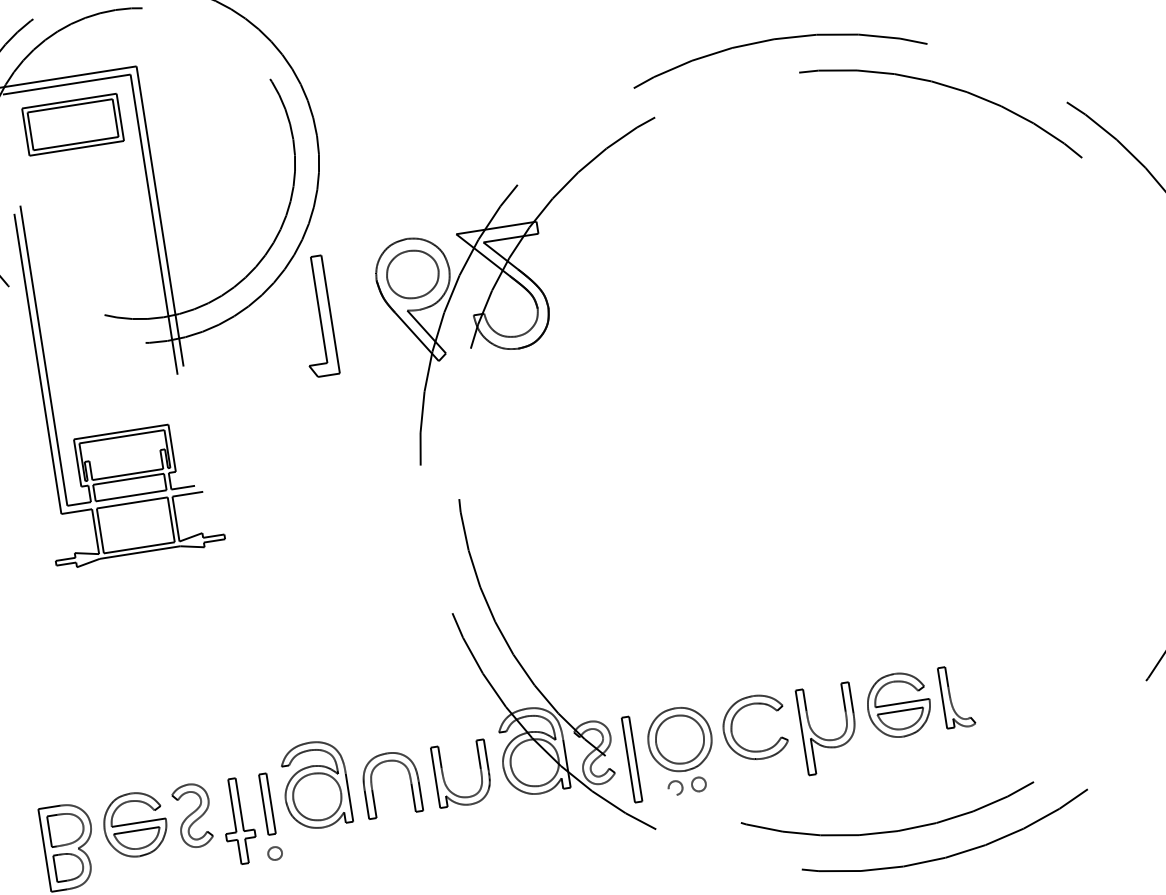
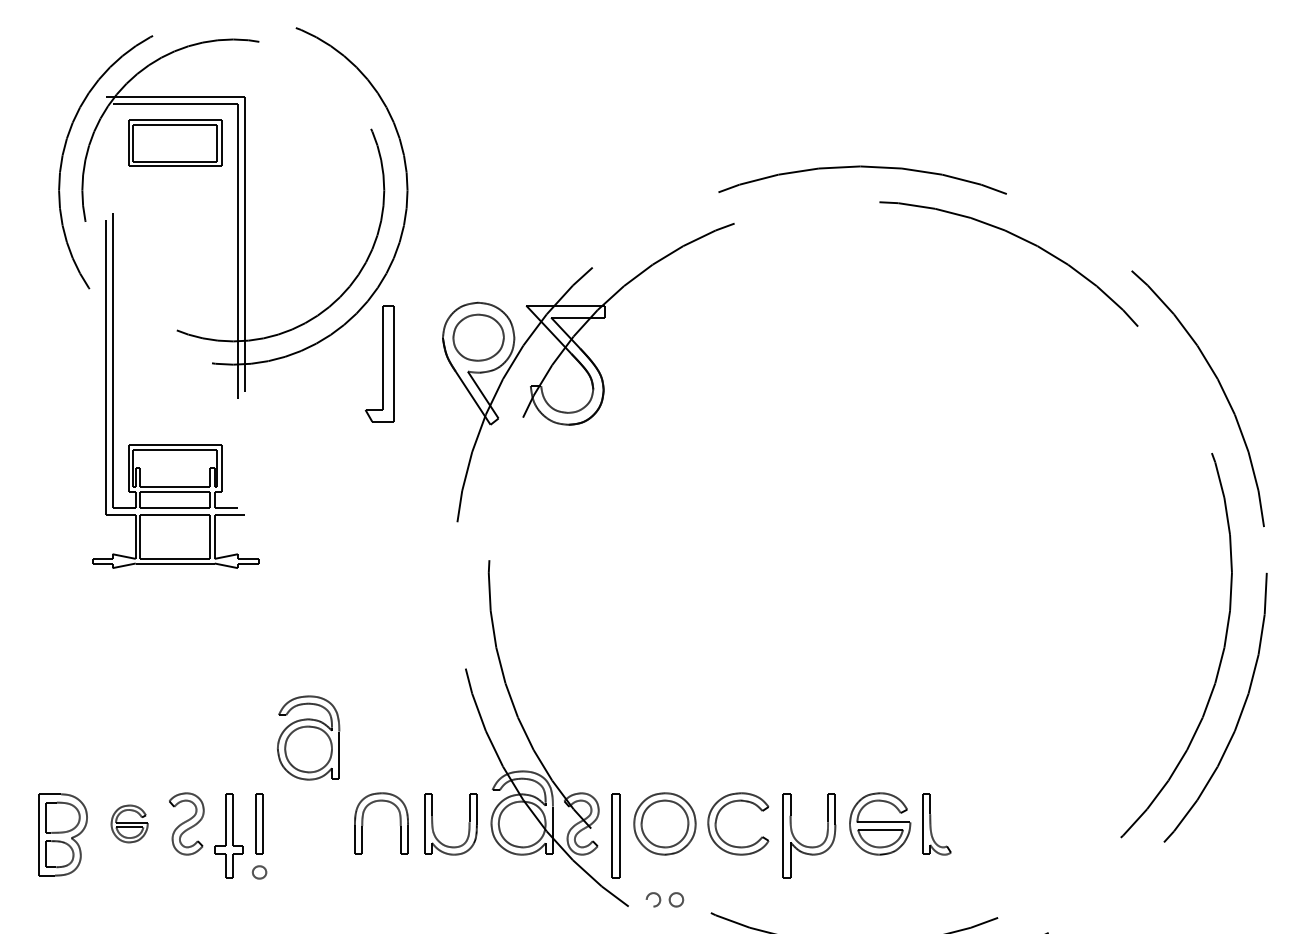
part: (315, 784) -> (308, 737), moved
part: (686, 785) -> (664, 899), moved
part: (134, 824) -> (129, 823), size x0.6

